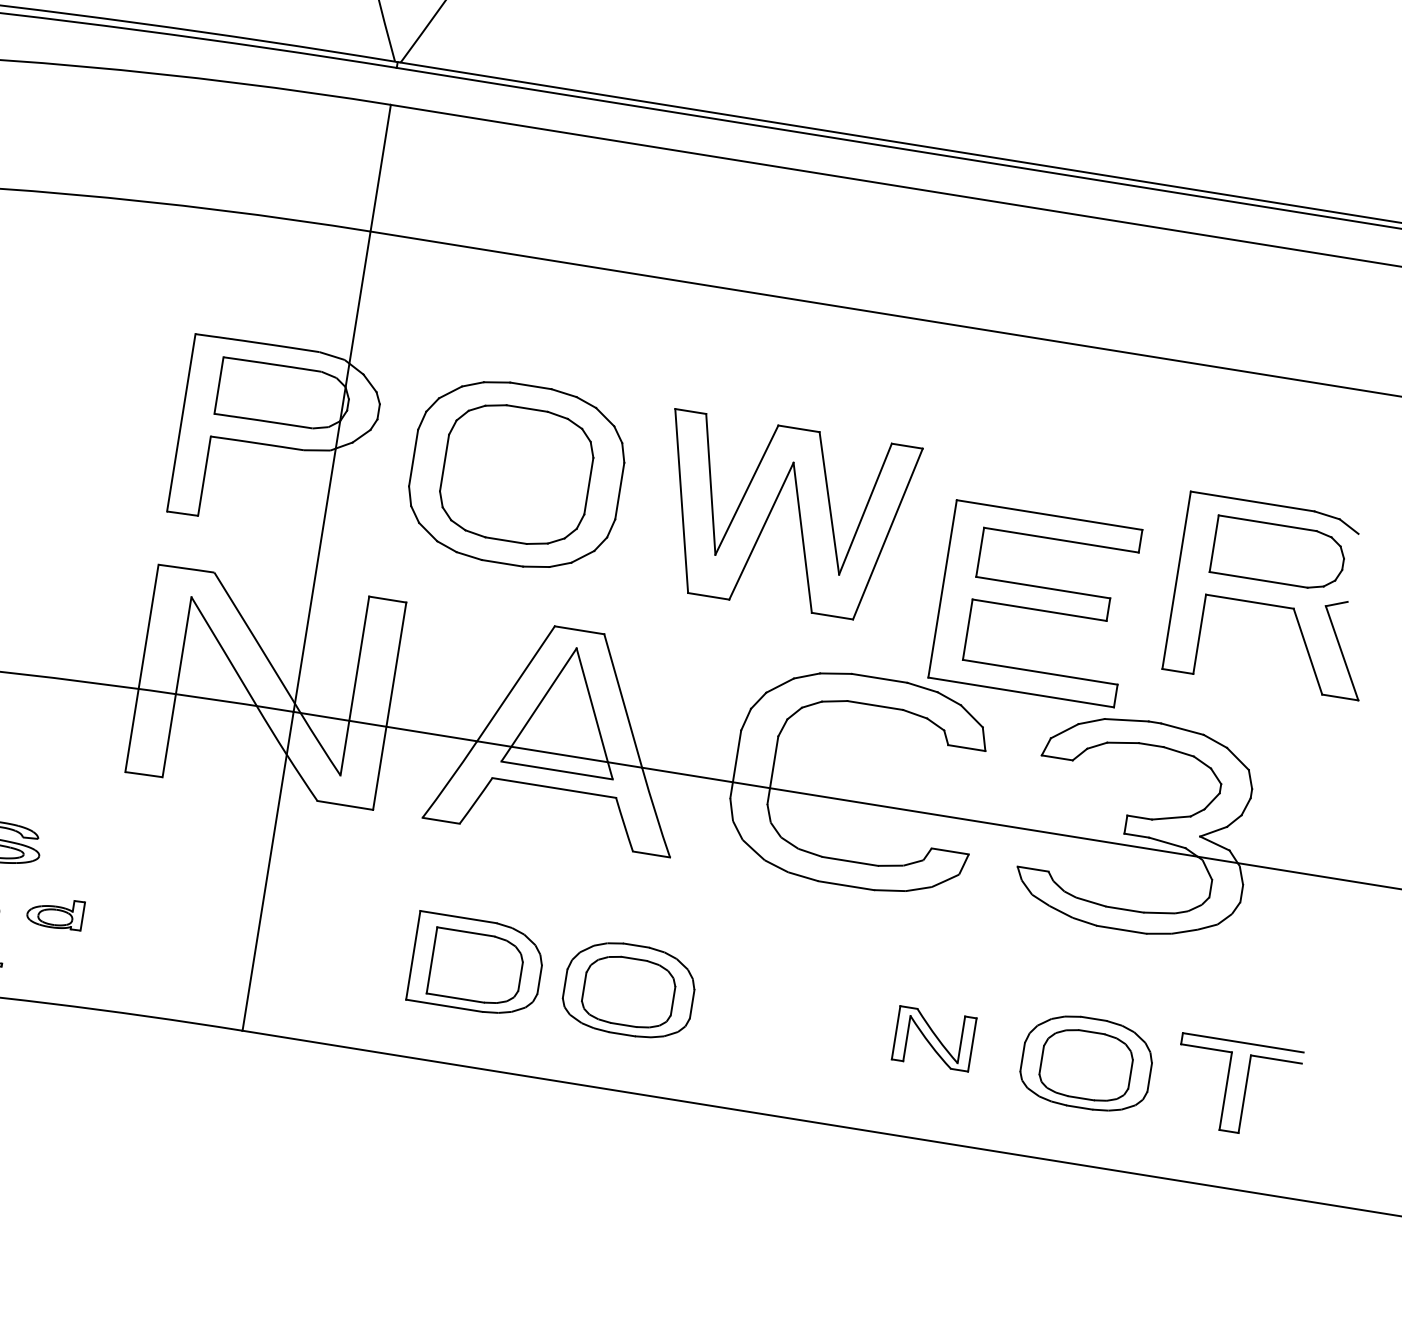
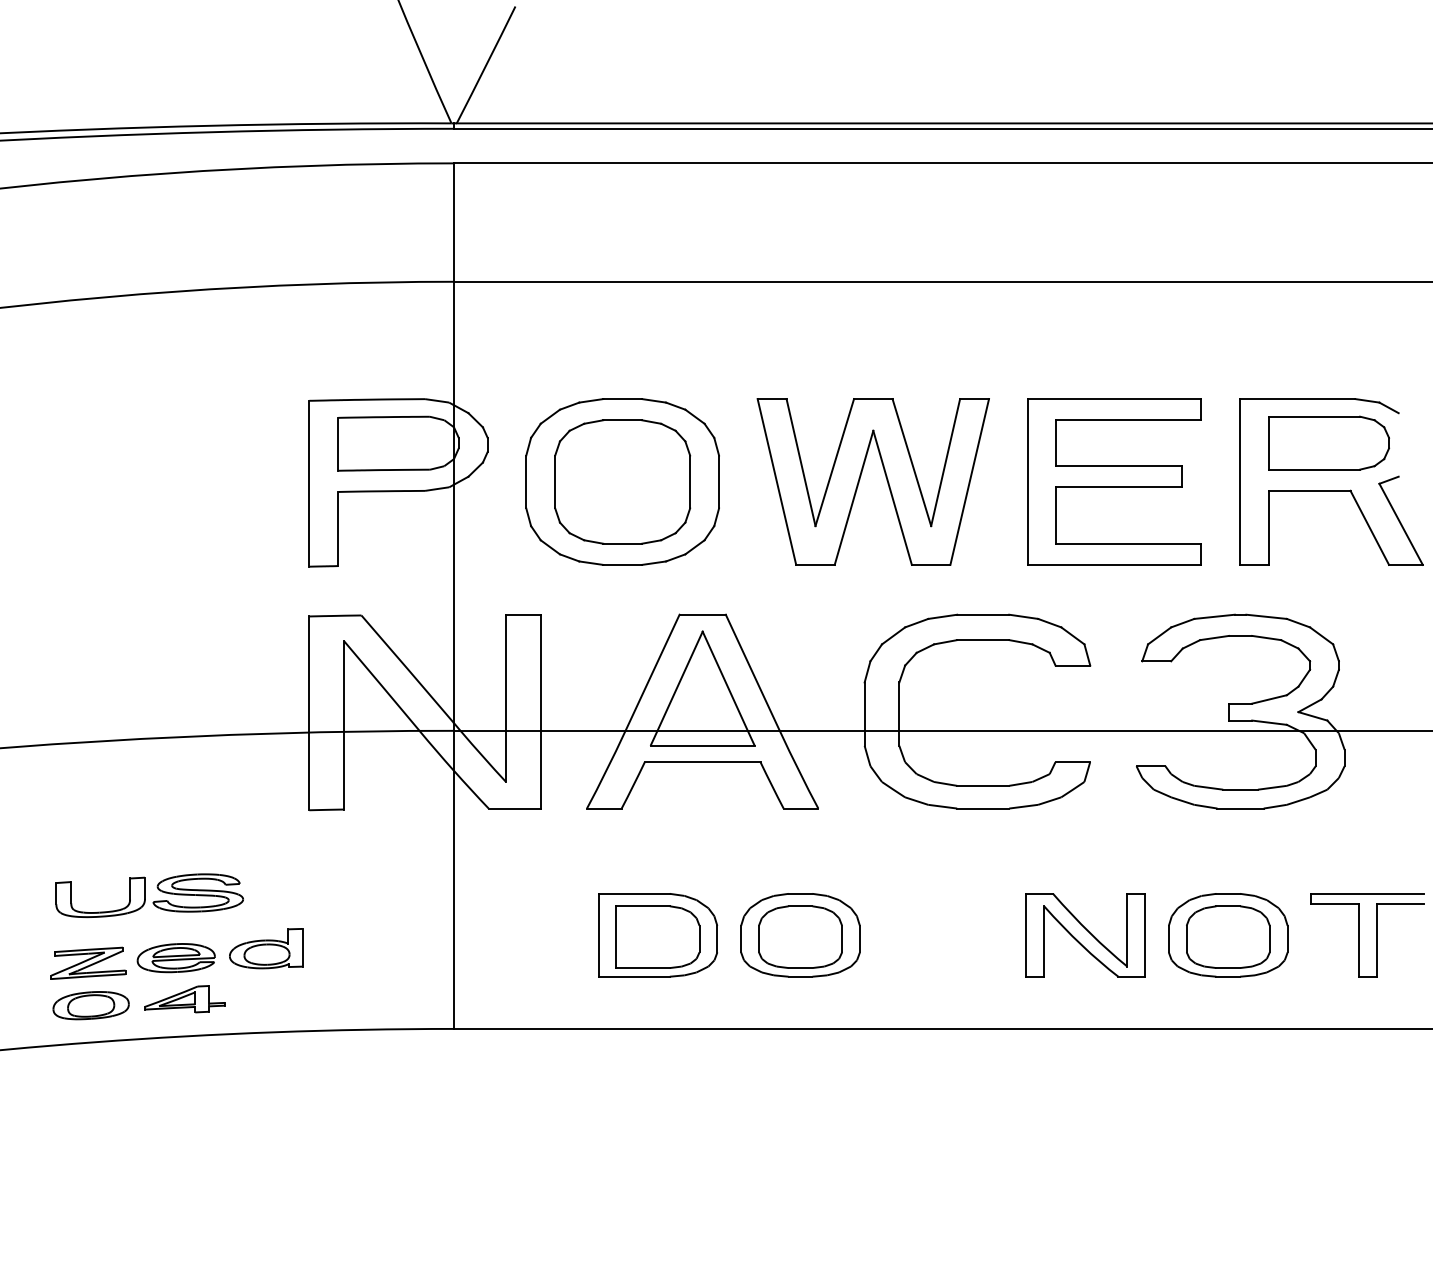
part: (1035, 603) -> (1114, 481), moved
part: (55, 912) -> (266, 948), size x1.43
part: (934, 1038) -> (1085, 935), size x1.67

